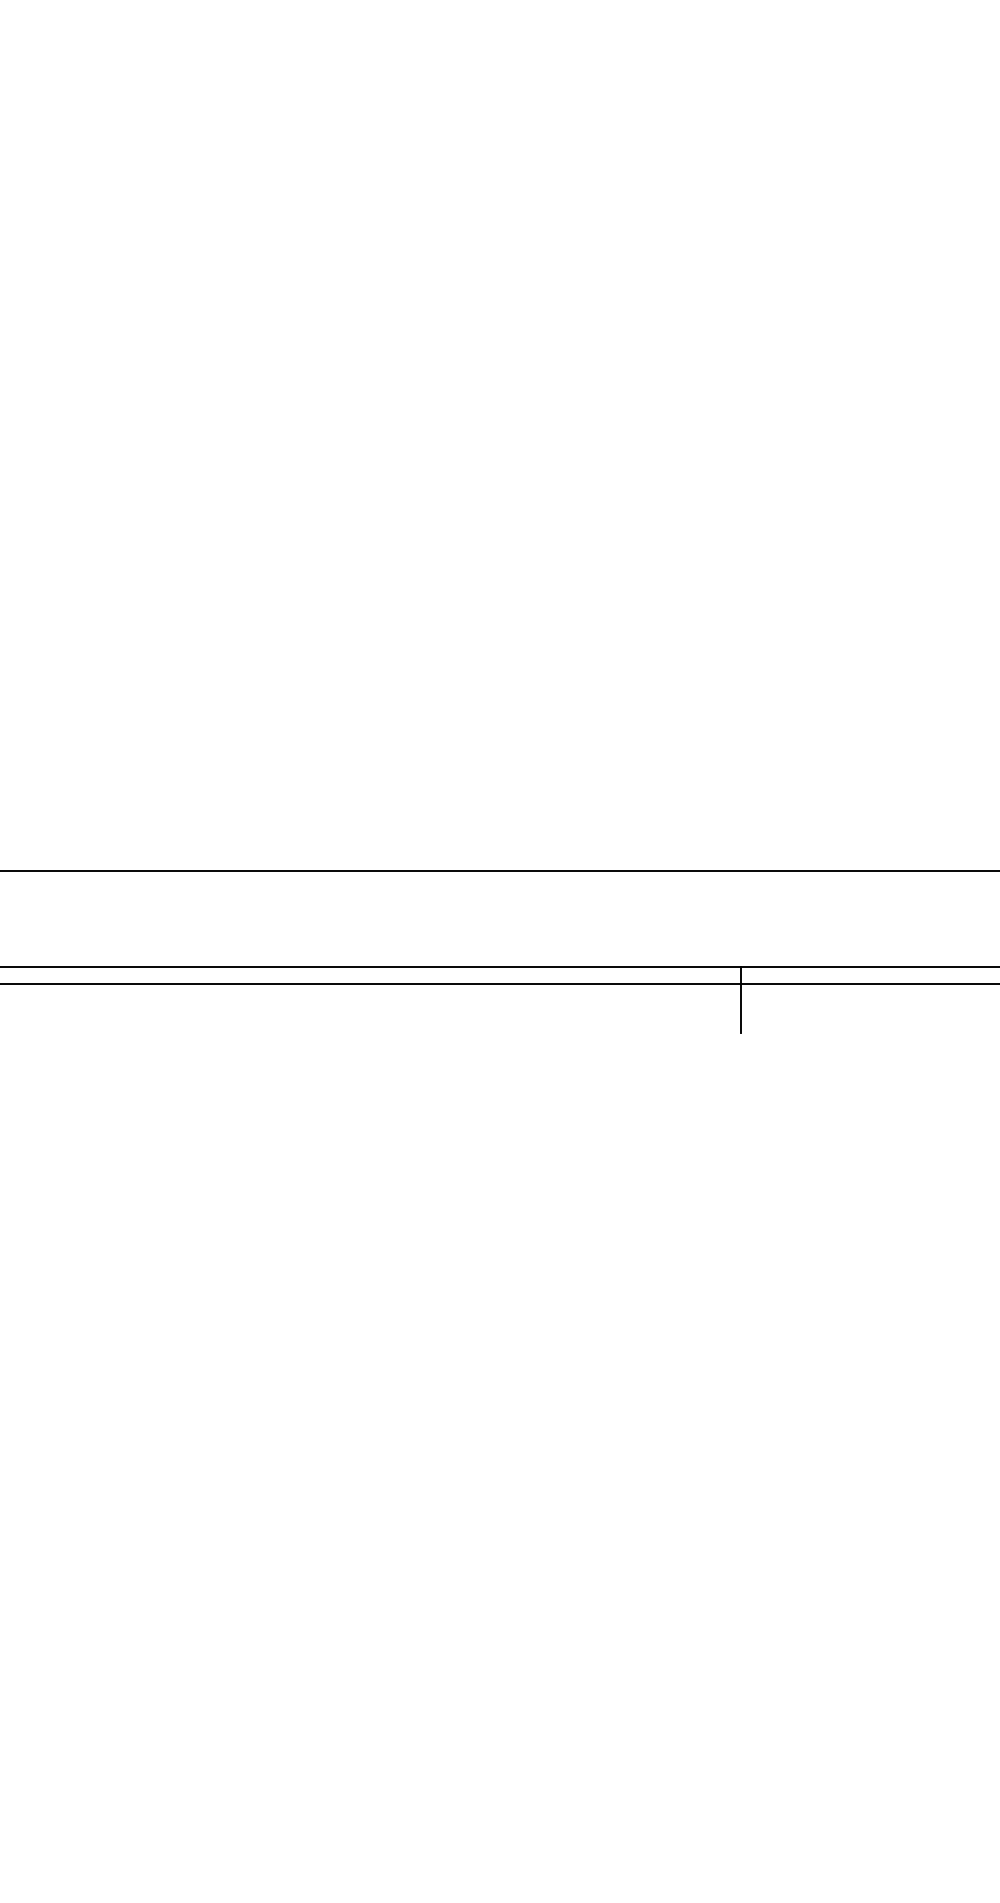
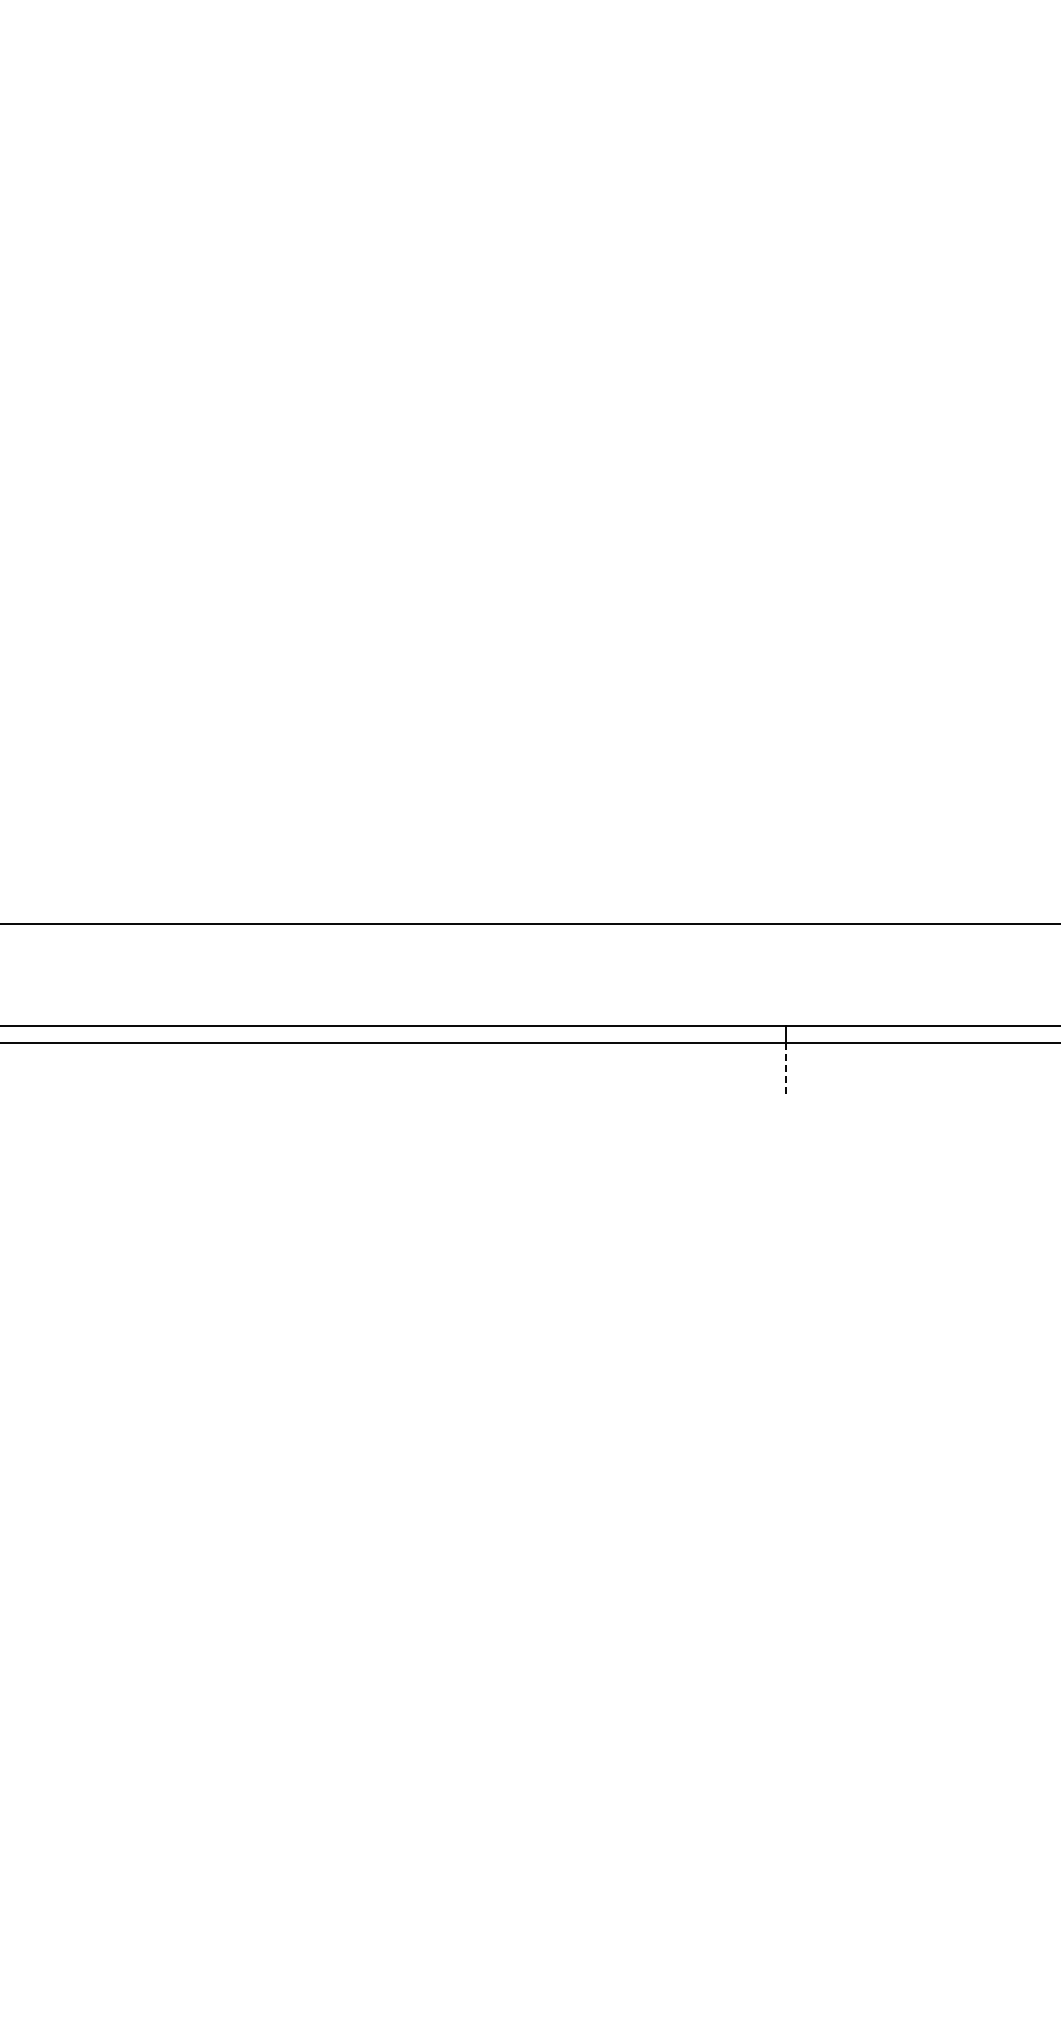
line: (741, 1008) -> (786, 1069), solid -> dashed

